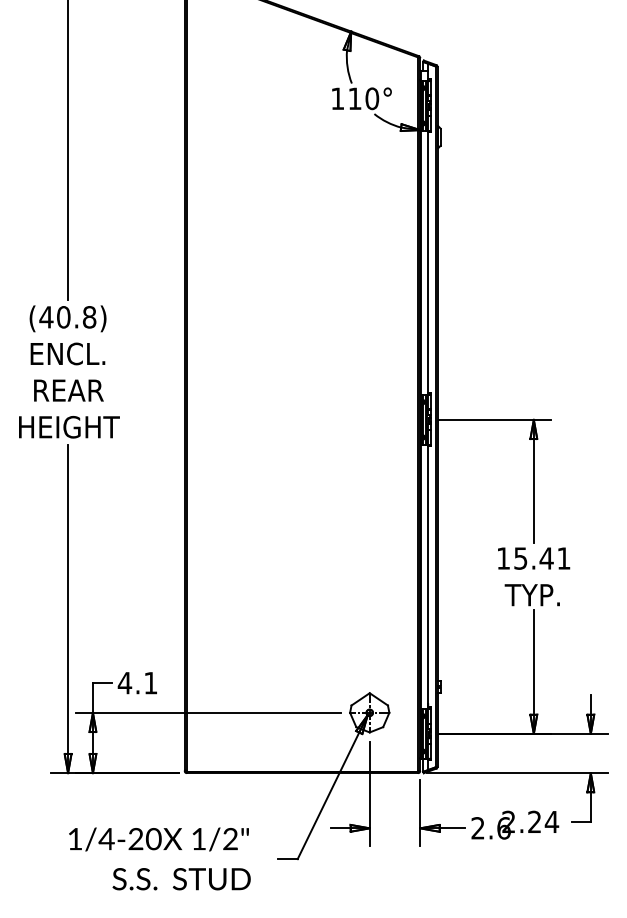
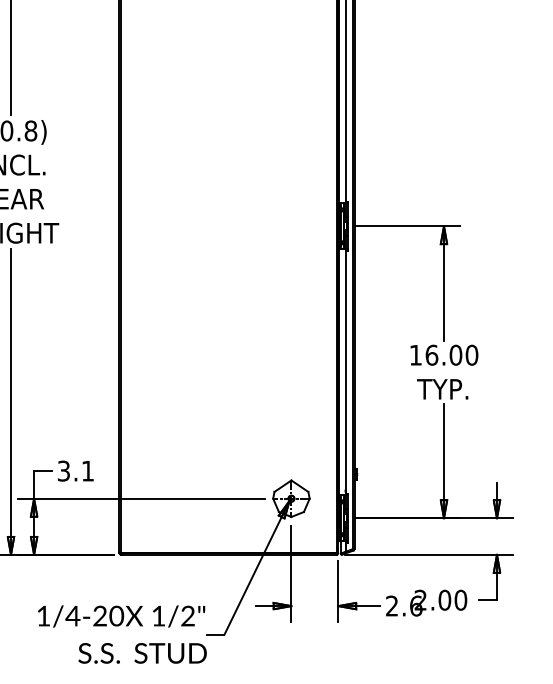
text: (542, 558) -> (452, 355), 15.41 -> 16.00
text: (124, 682) -> (63, 470), 4.1 -> 3.1
text: (543, 821) -> (452, 599), 2.24 -> 2.00
text: (159, 858) -> (122, 634), moved

